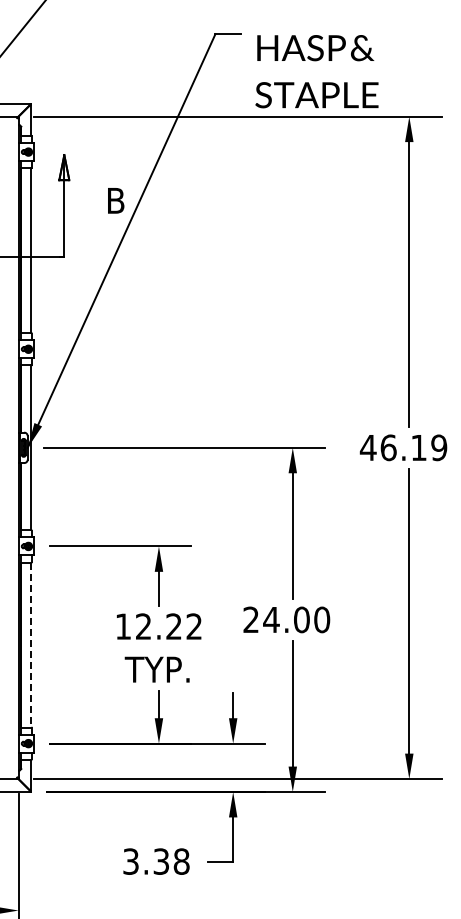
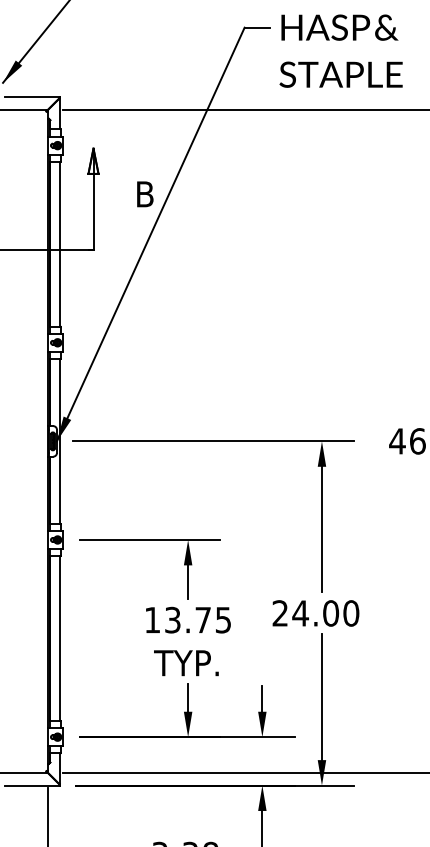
text: (316, 71) -> (340, 51), moved
text: (168, 626) -> (197, 620), 12.22 -> 13.75
line: (31, 645) -> (60, 639), dashed -> solid

